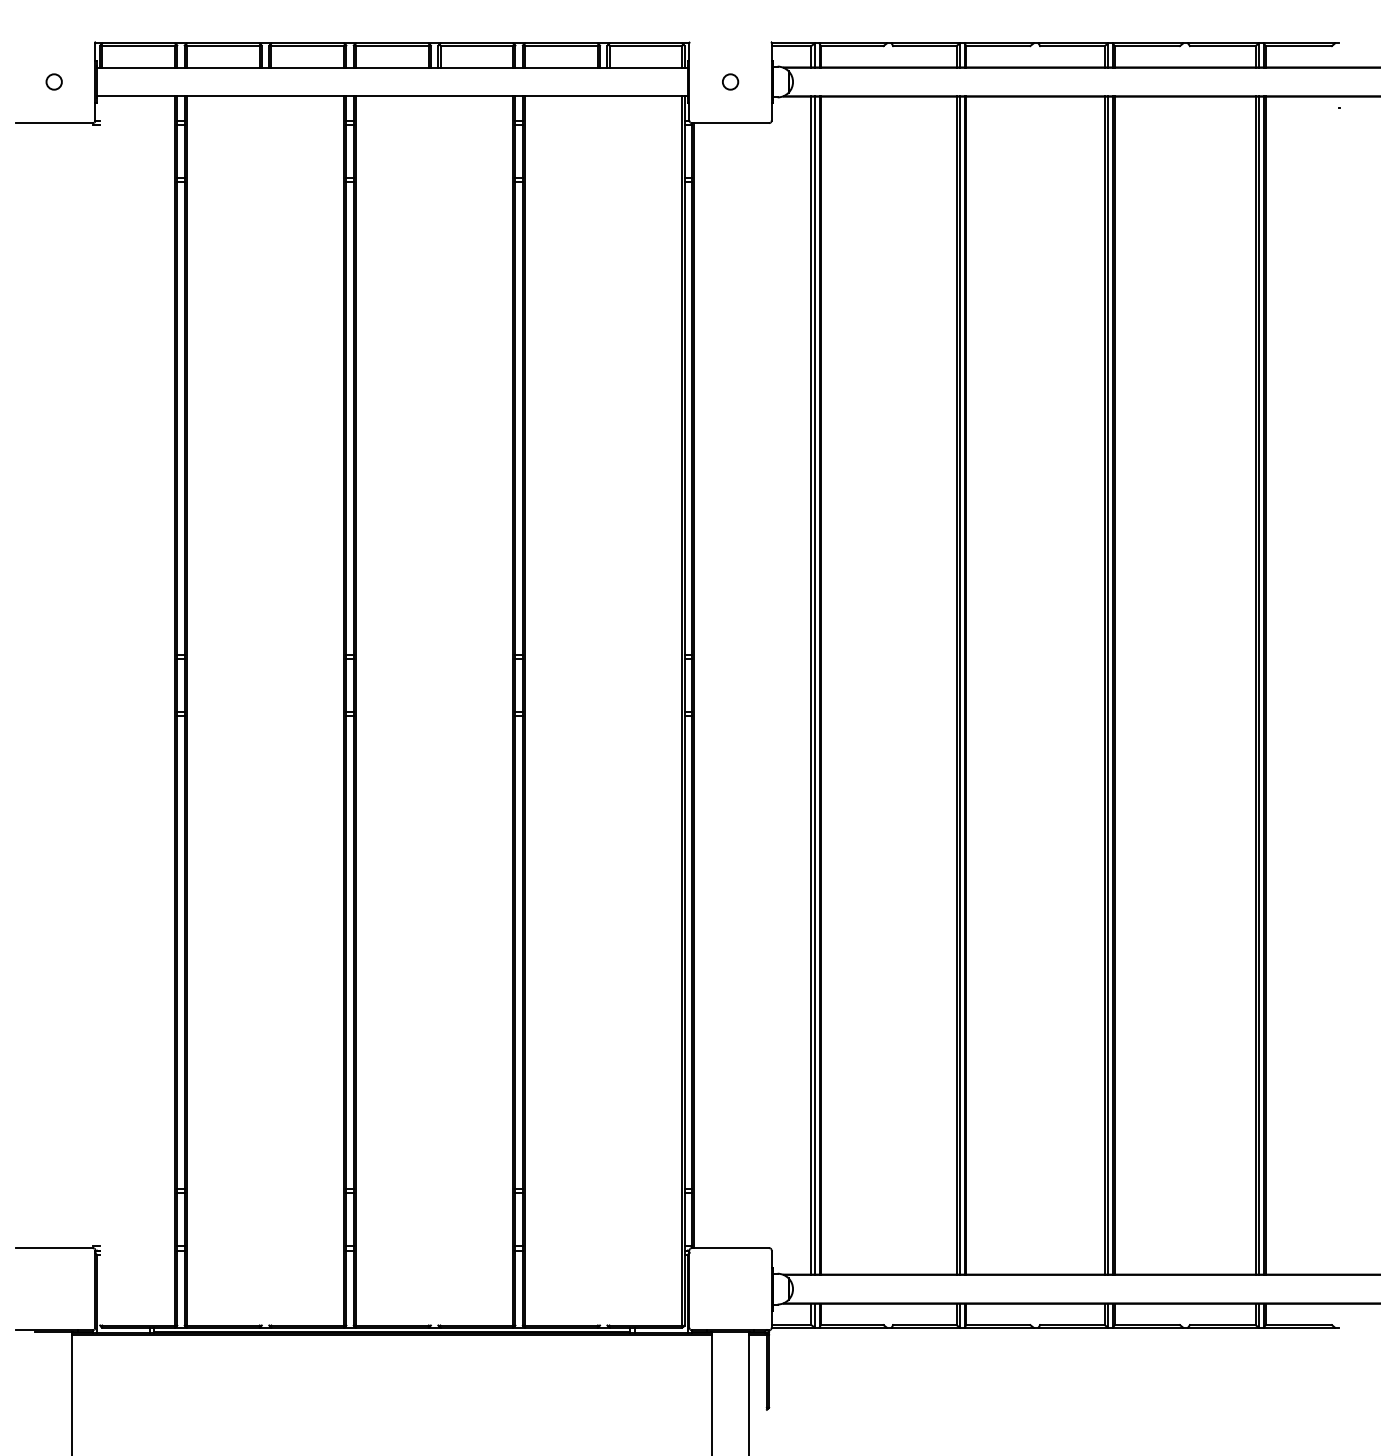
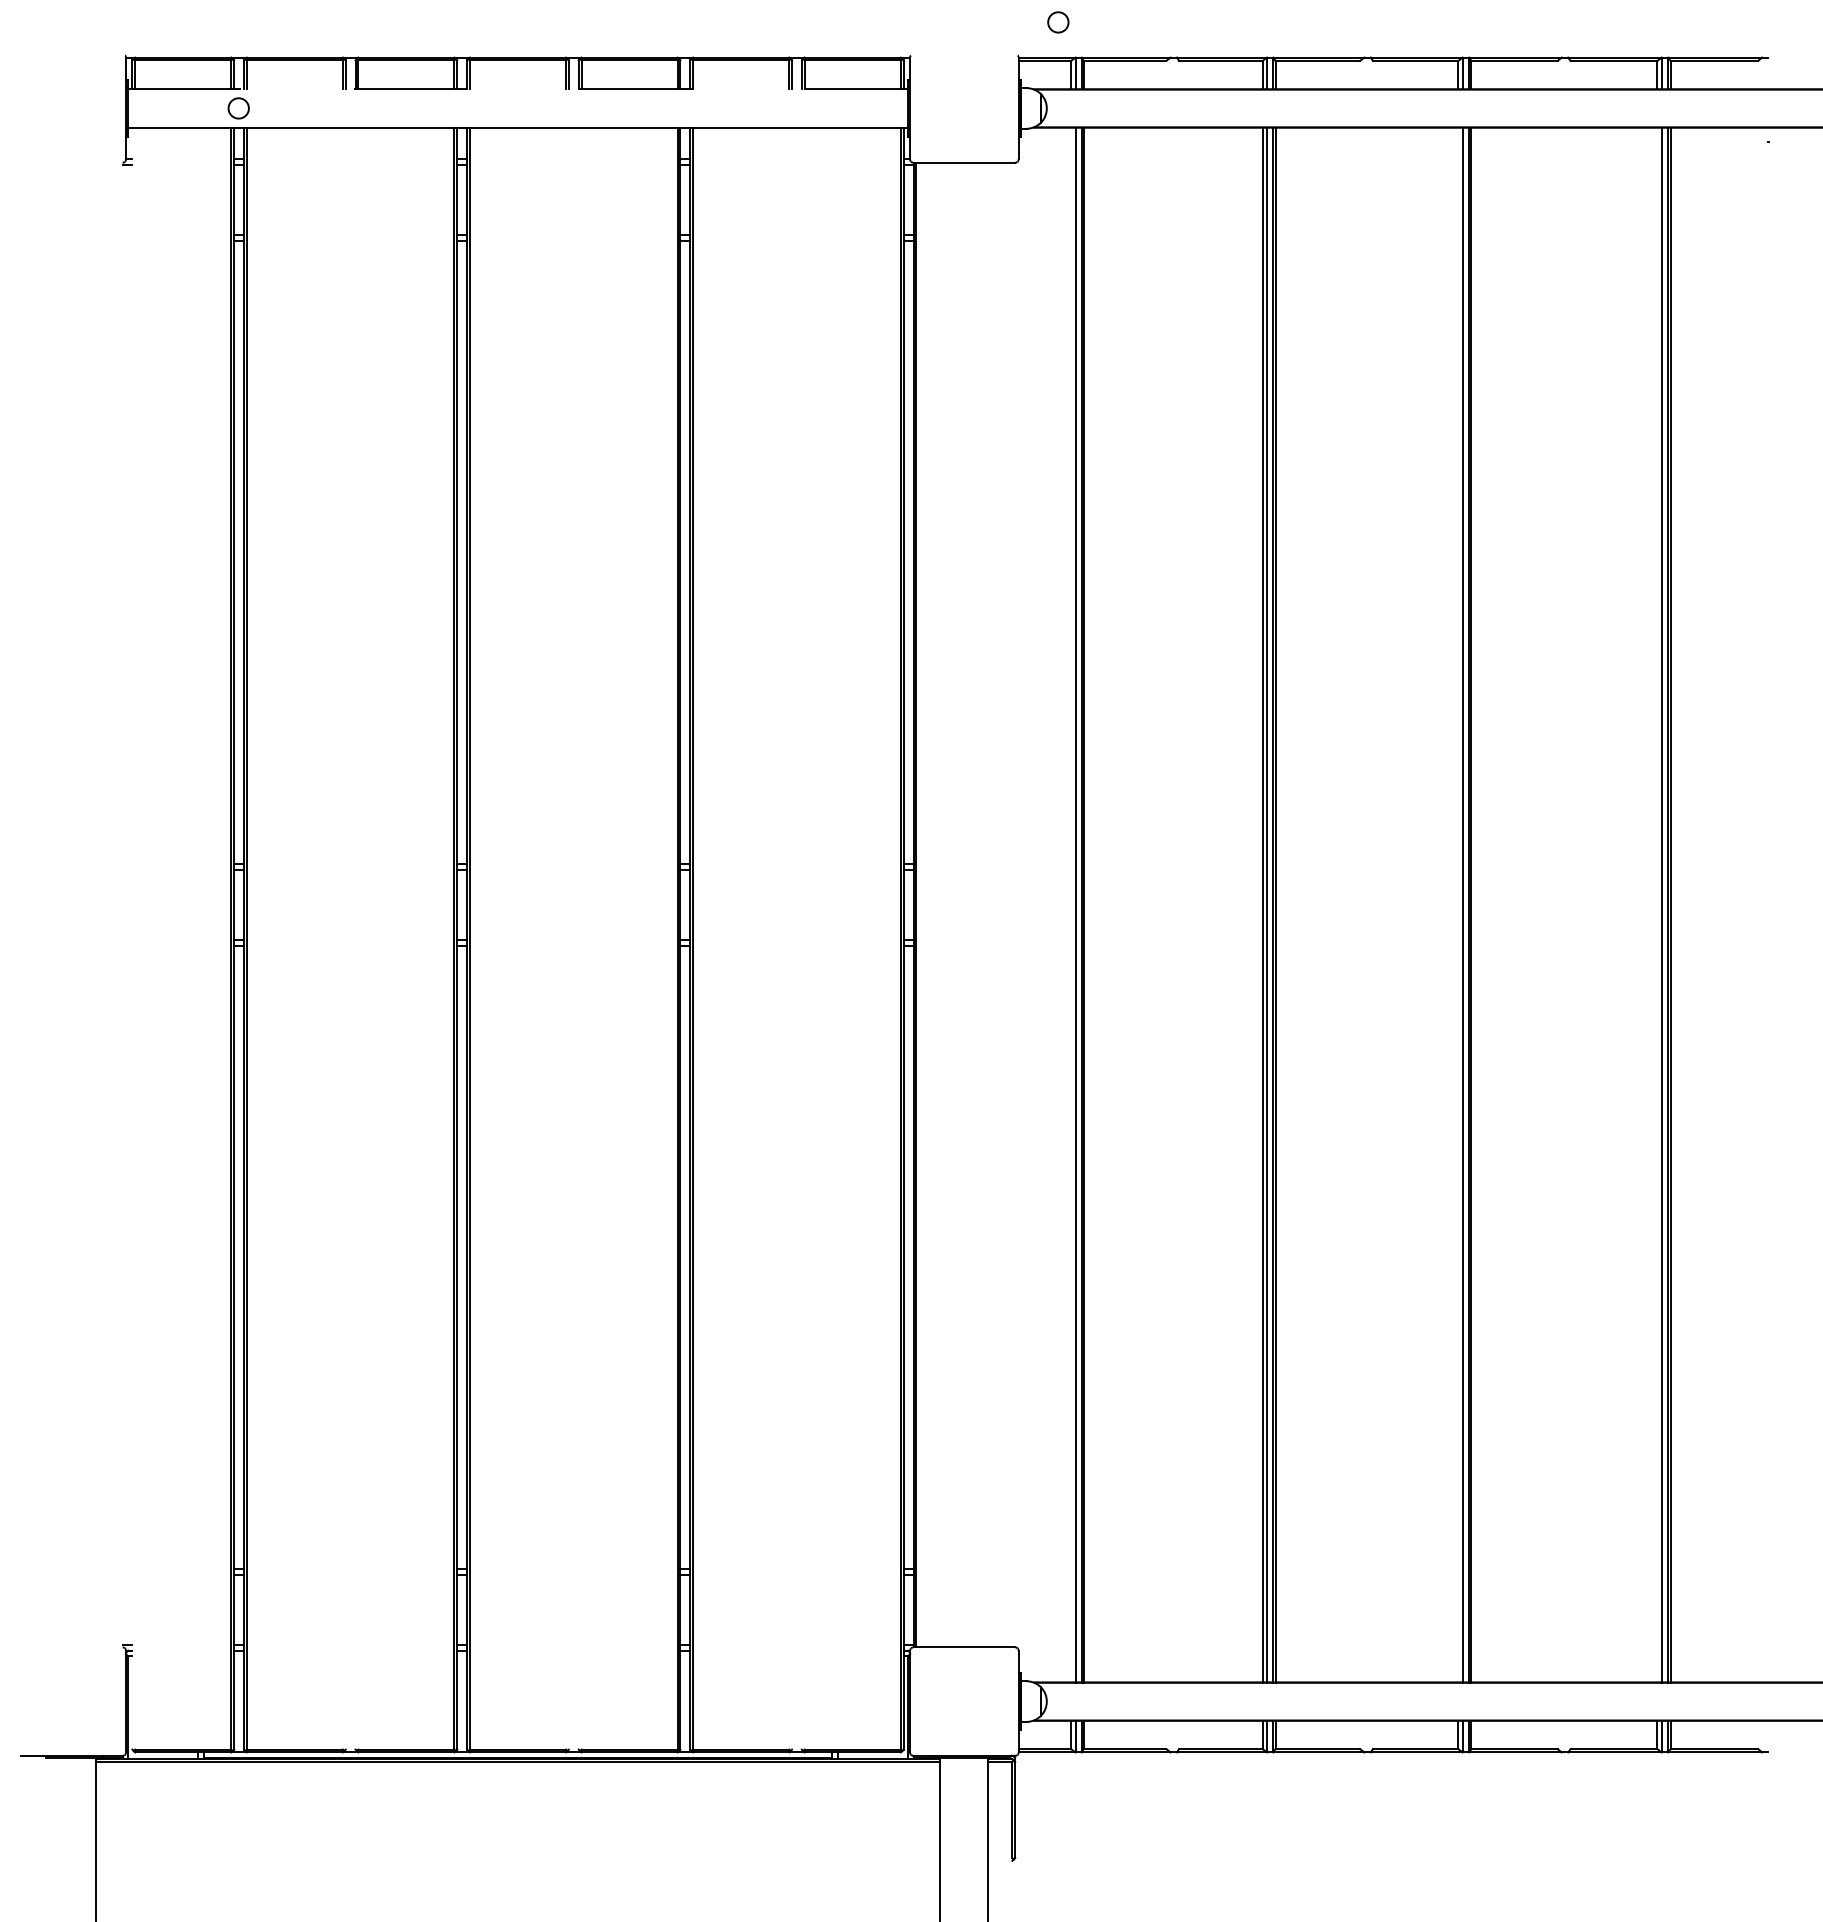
line: (392, 67) -> (518, 89), solid -> dashed
circle: (54, 82) -> (238, 108), moved
circle: (730, 82) -> (1058, 22), moved
line: (54, 122) -> (71, 162), removed
line: (811, 685) -> (1071, 904), removed
line: (1104, 685) -> (1458, 904), removed
line: (1255, 685) -> (1657, 904), removed
line: (54, 1248) -> (71, 1647), removed

